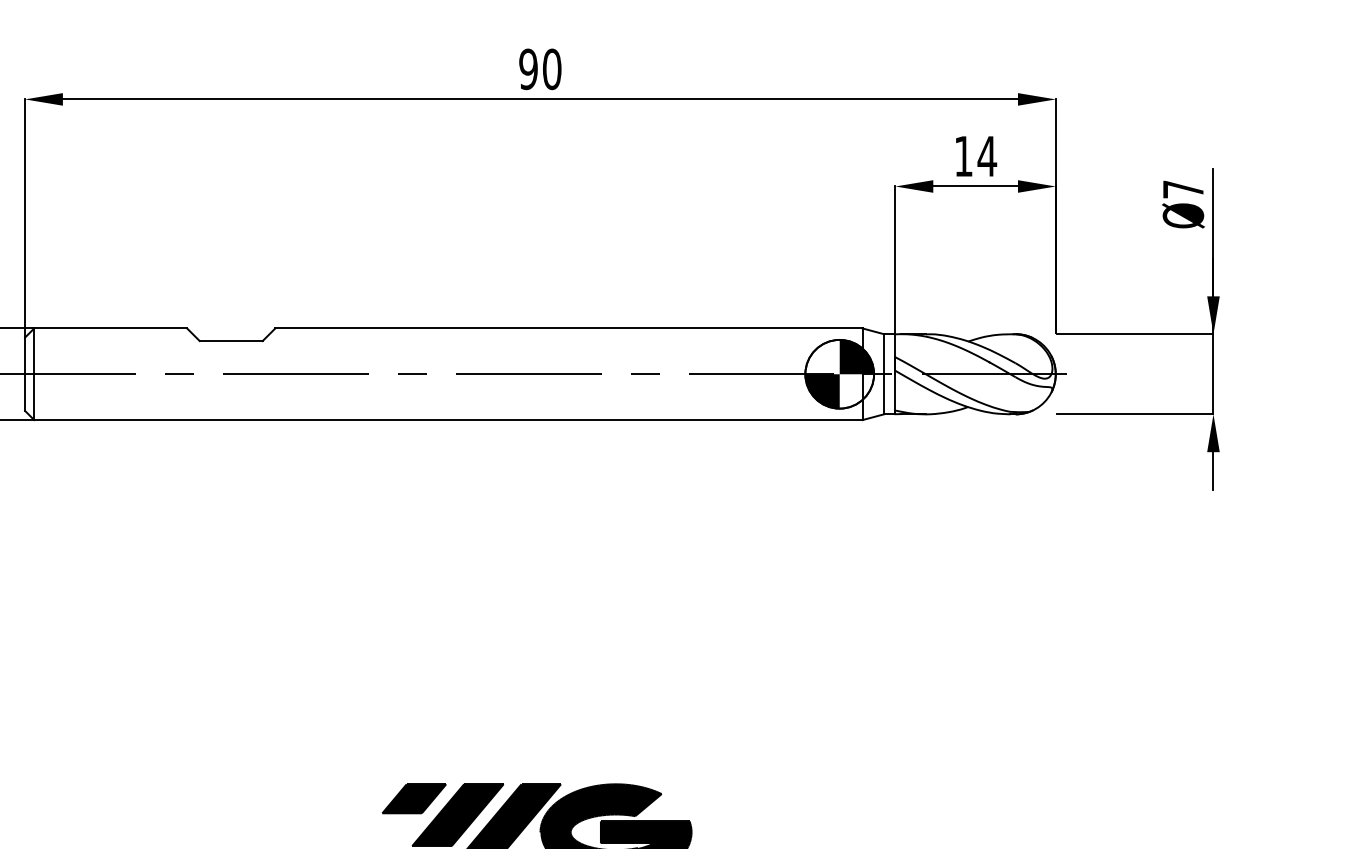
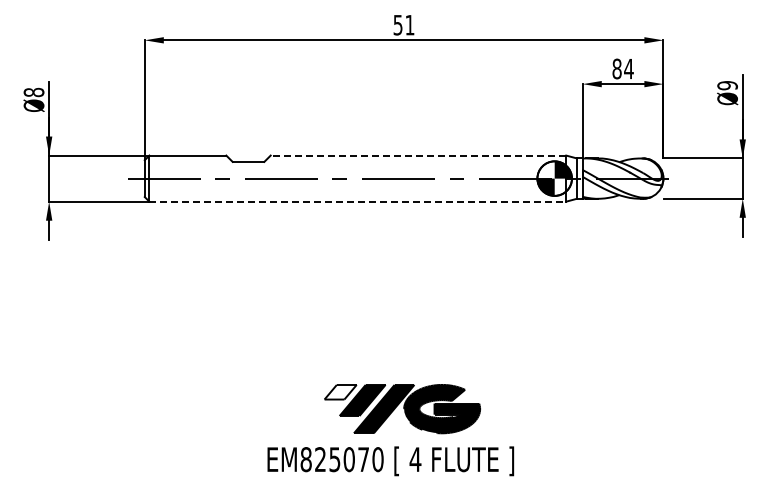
text: (539, 67) -> (403, 24), 90 -> 51
text: (962, 155) -> (616, 68), 14 -> 84
text: (1183, 189) -> (727, 85), Ø7 -> Ø9
line: (569, 328) -> (418, 155), solid -> dashed
line: (449, 419) -> (358, 201), solid -> dashed
fill: (414, 797) -> (340, 391), removed

